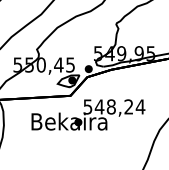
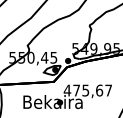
text: (114, 106) -> (88, 90), 548,24 -> 475,67

